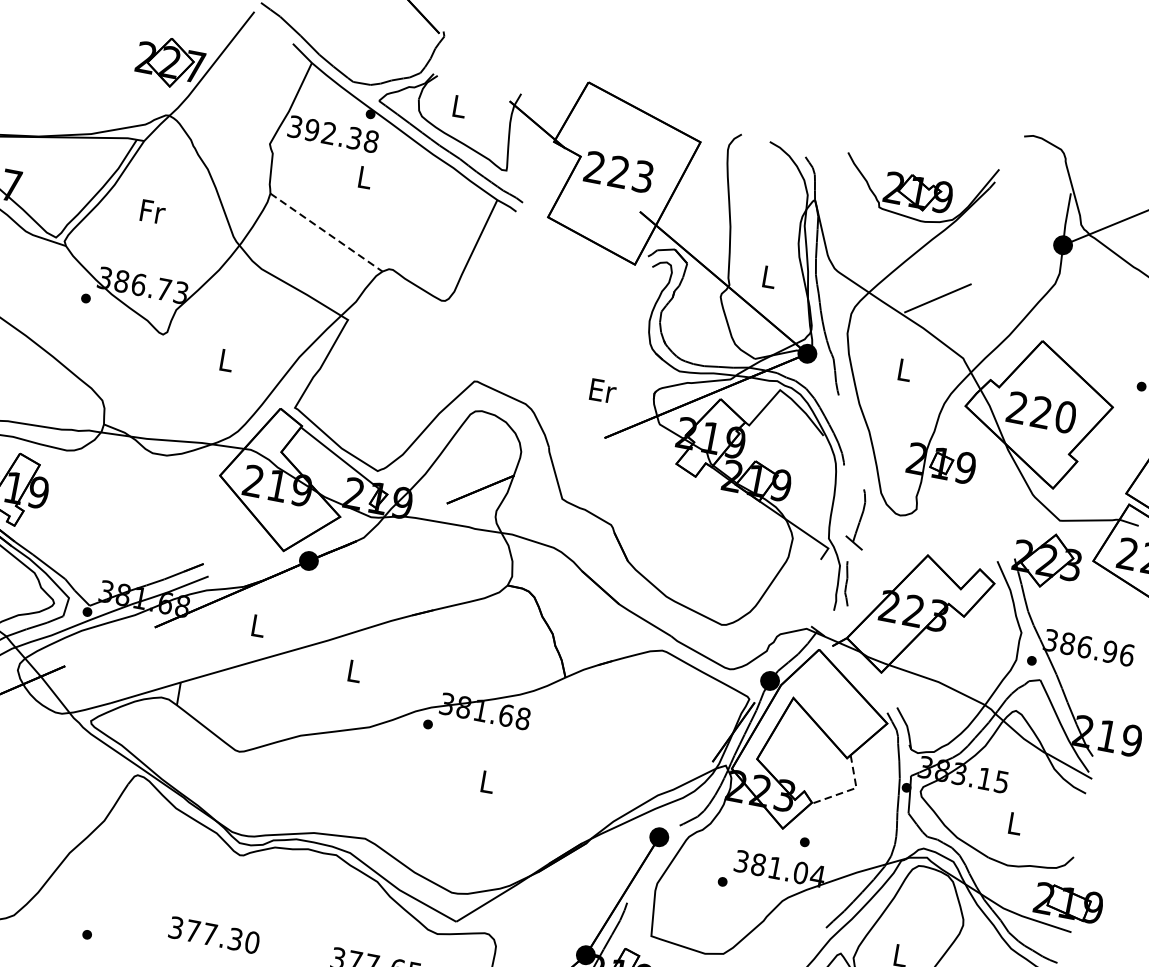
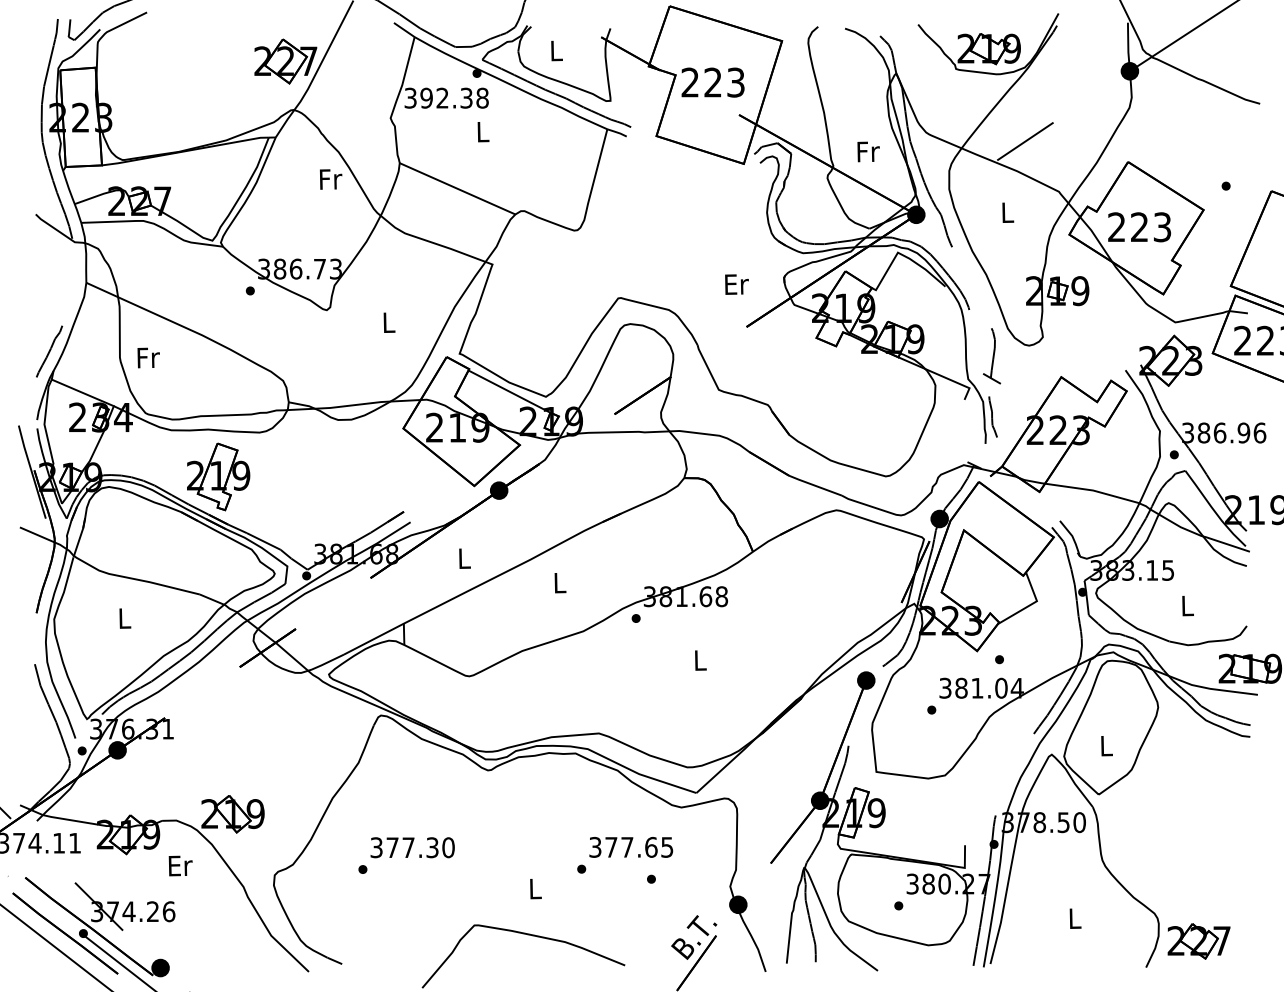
text: (153, 212) -> (331, 179), moved
line: (326, 232) -> (457, 188), dashed -> solid
text: (769, 276) -> (868, 151), L -> Fr
text: (1065, 417) -> (1162, 227), 220 -> 223
line: (849, 790) -> (1031, 604), dashed -> solid
text: (214, 935) -> (412, 847), moved

